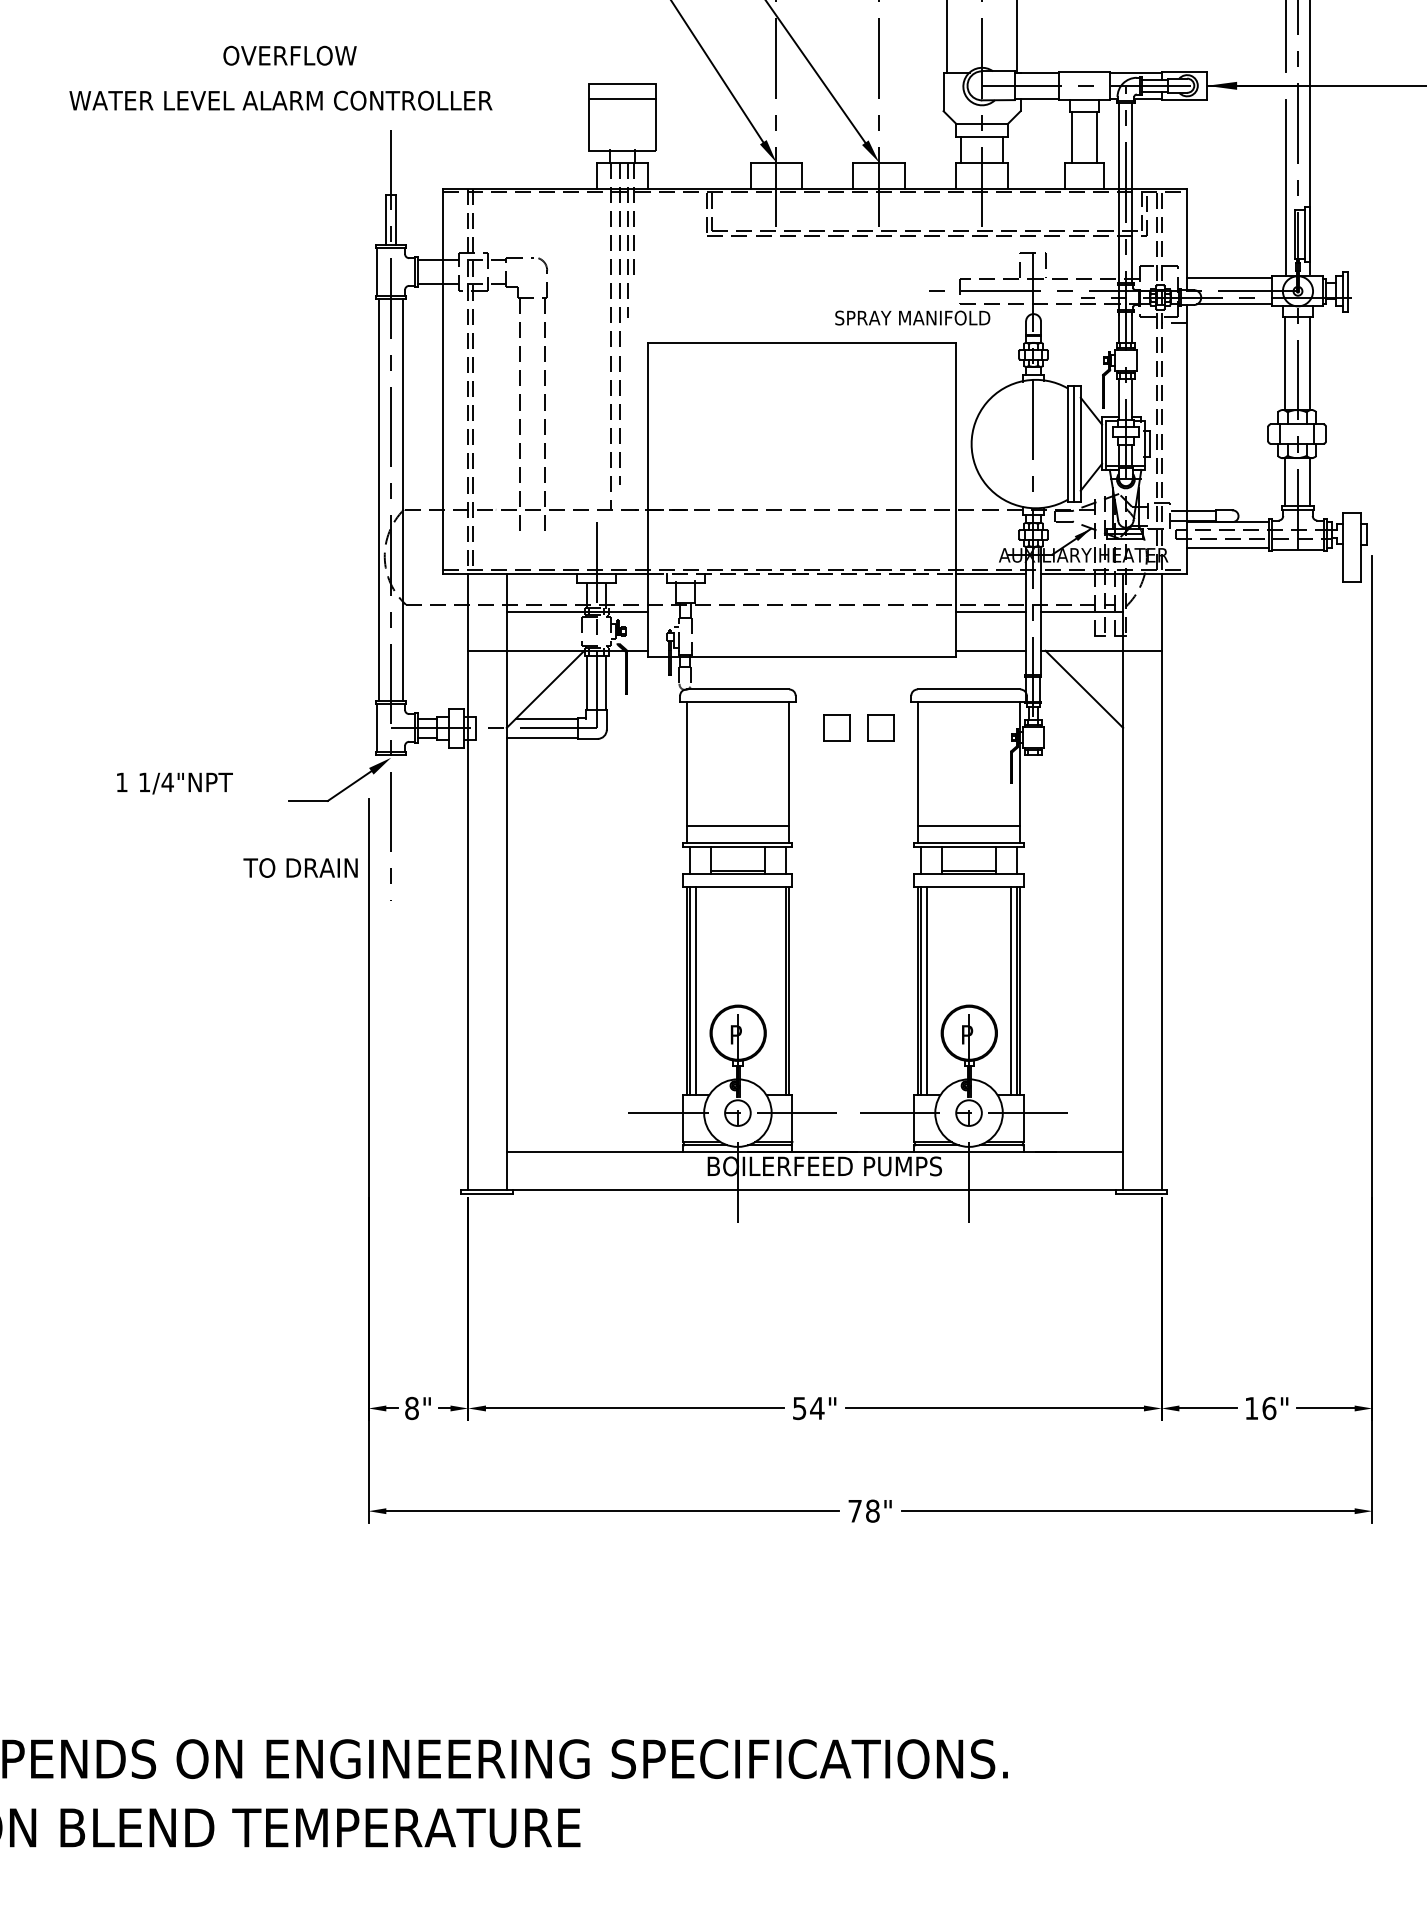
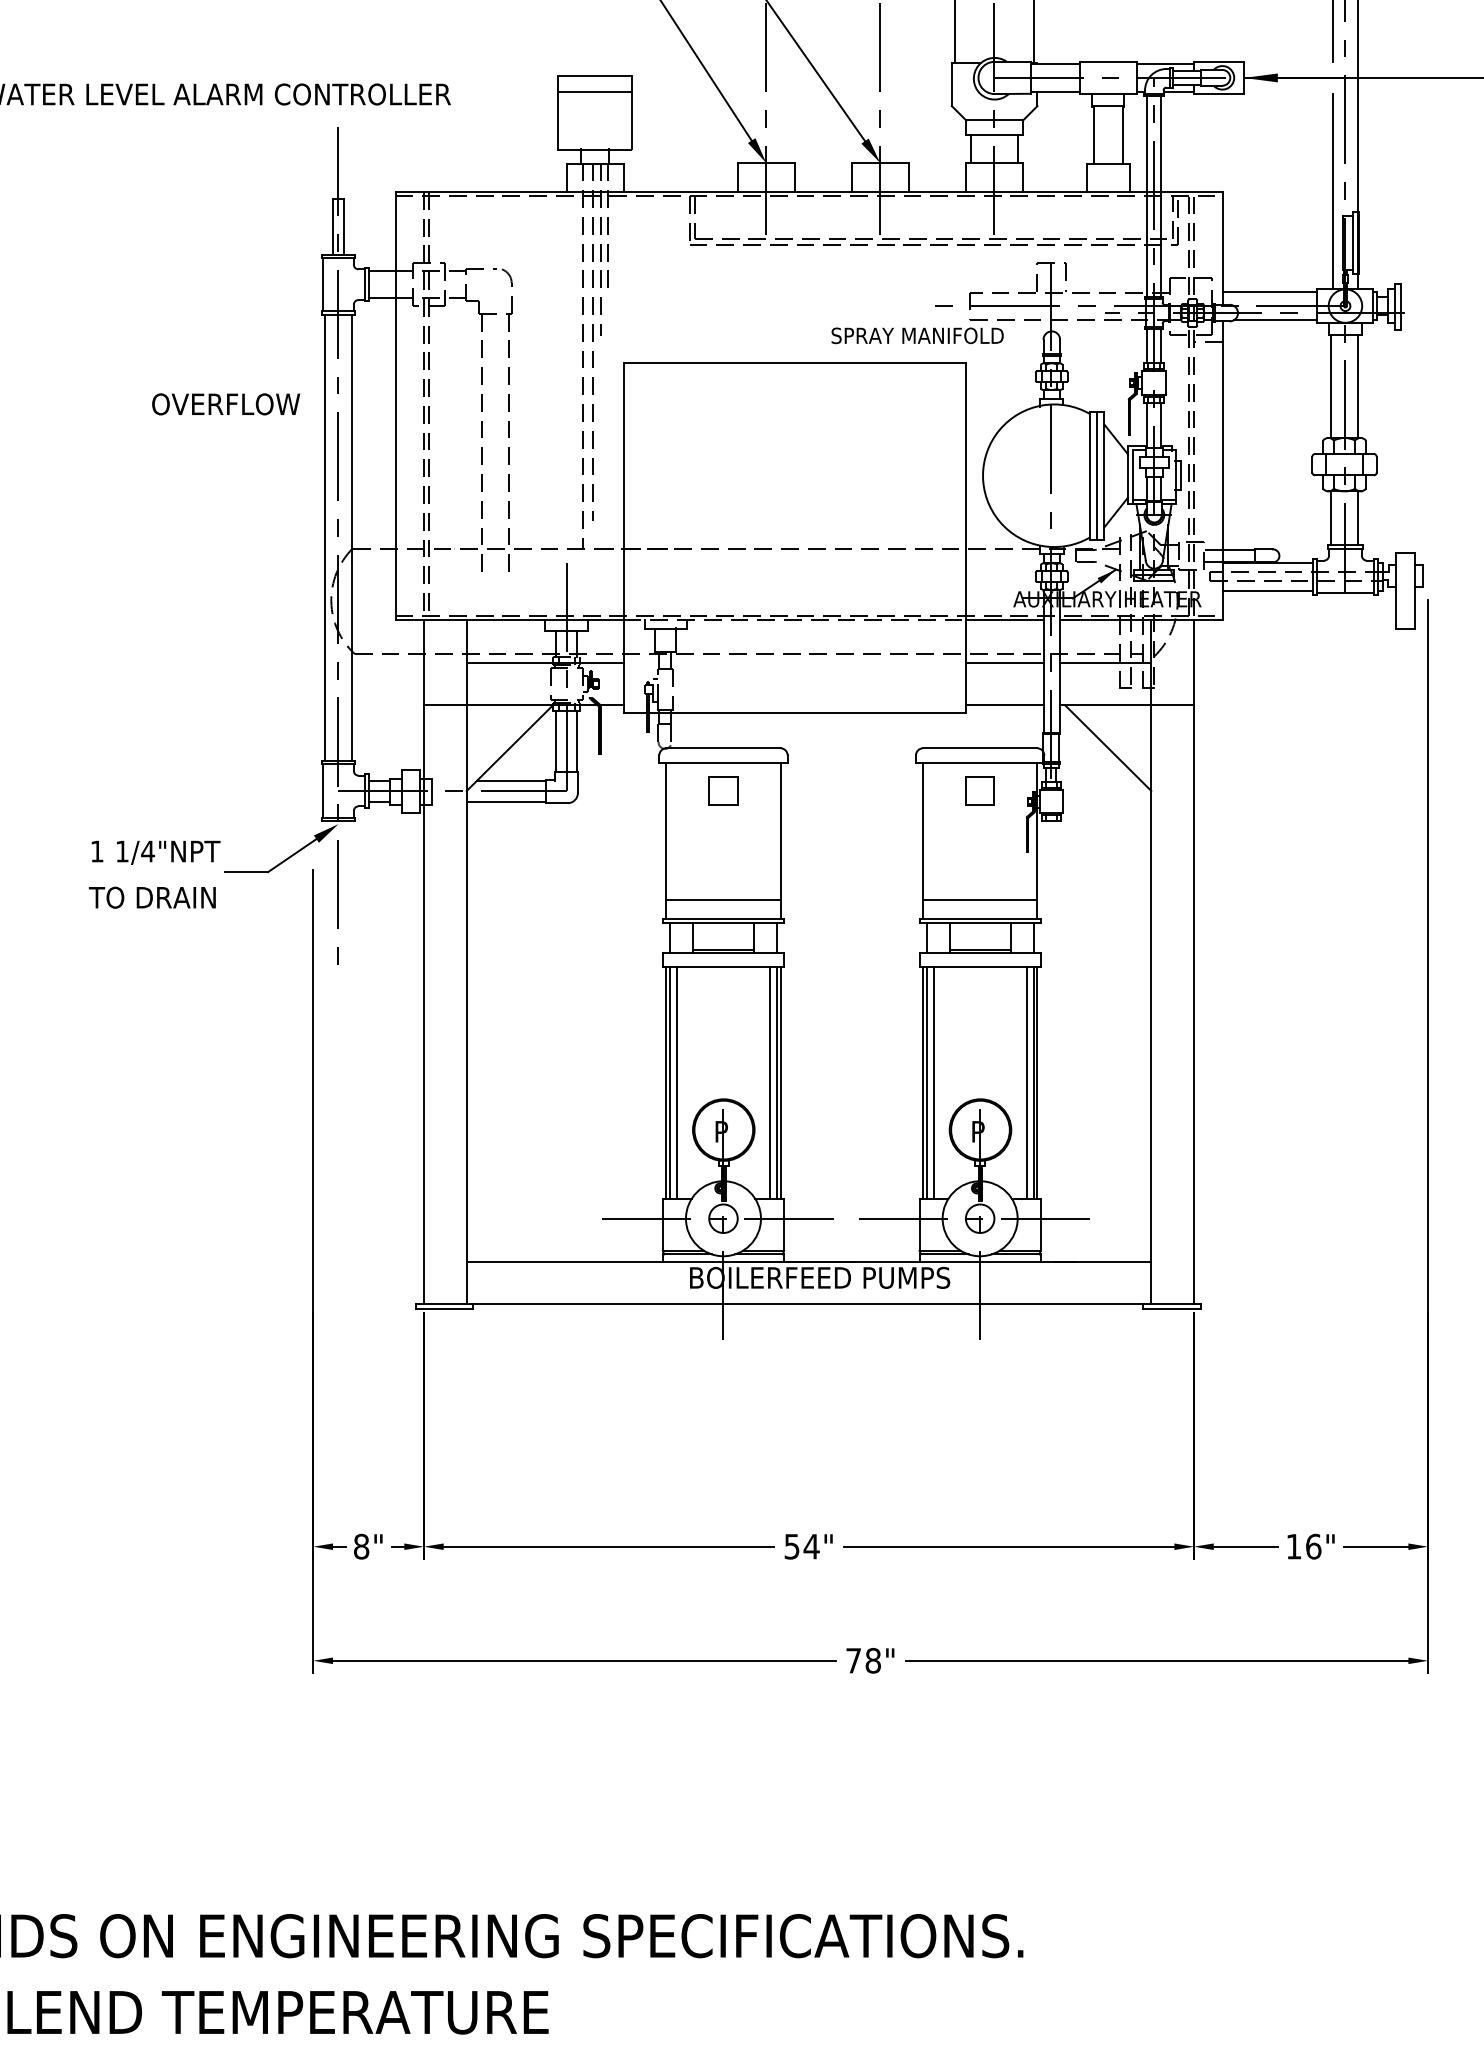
text: (289, 55) -> (225, 404), moved
part: (836, 727) -> (723, 790), moved
part: (880, 727) -> (979, 790), moved
text: (174, 783) -> (155, 852), moved
text: (300, 867) -> (152, 897), moved
line: (779, 990) -> (769, 1082), added

